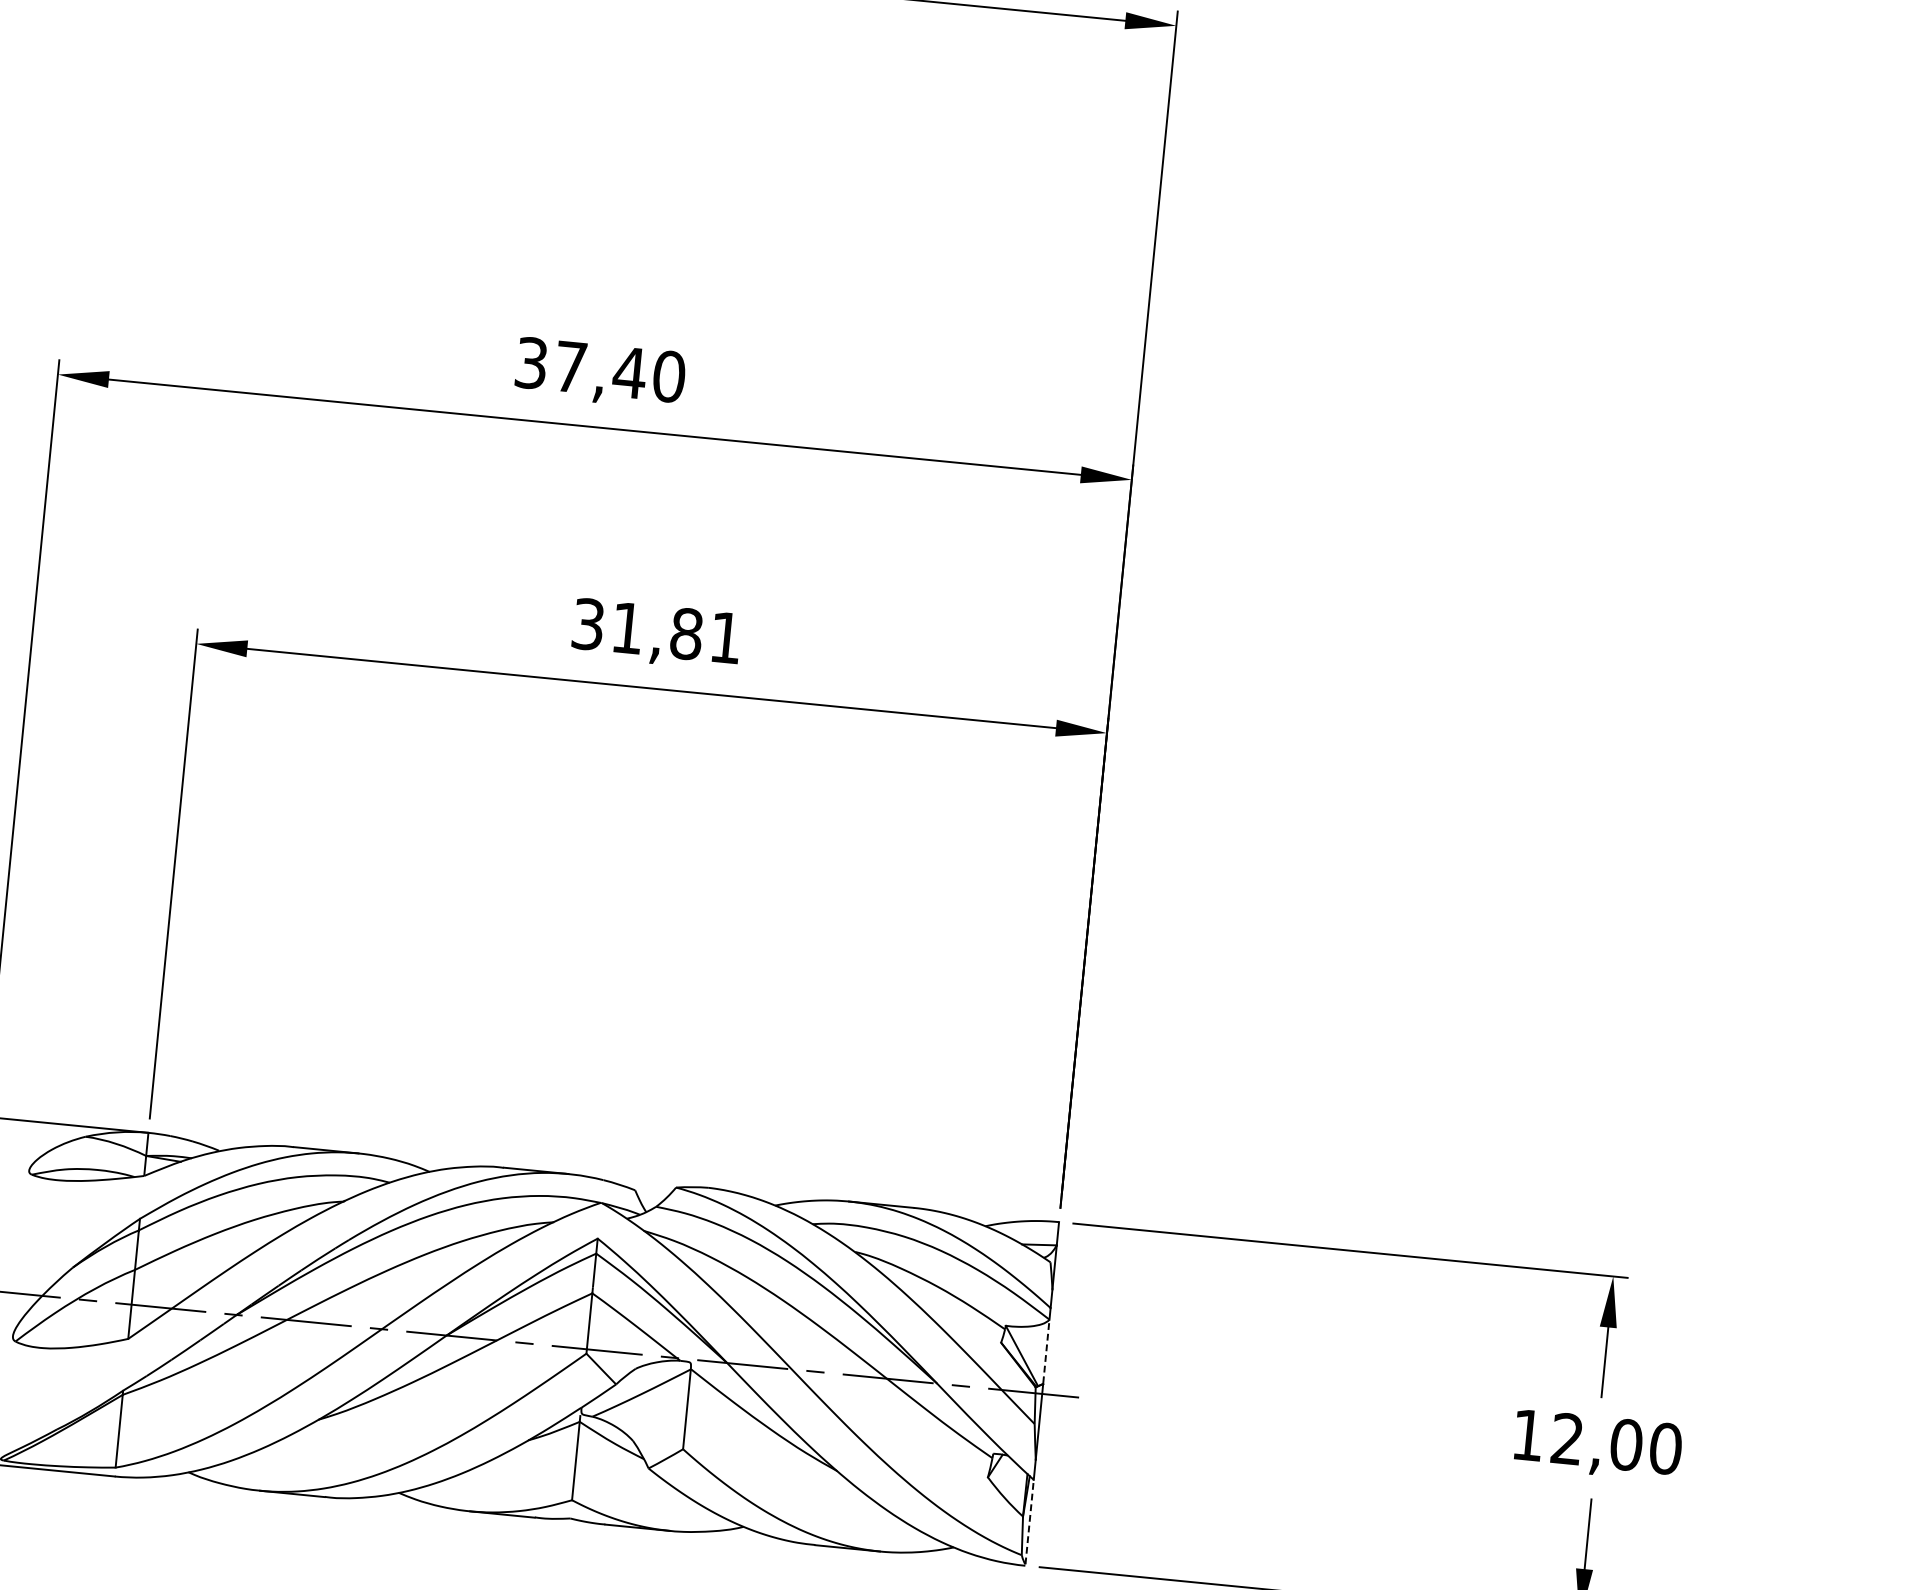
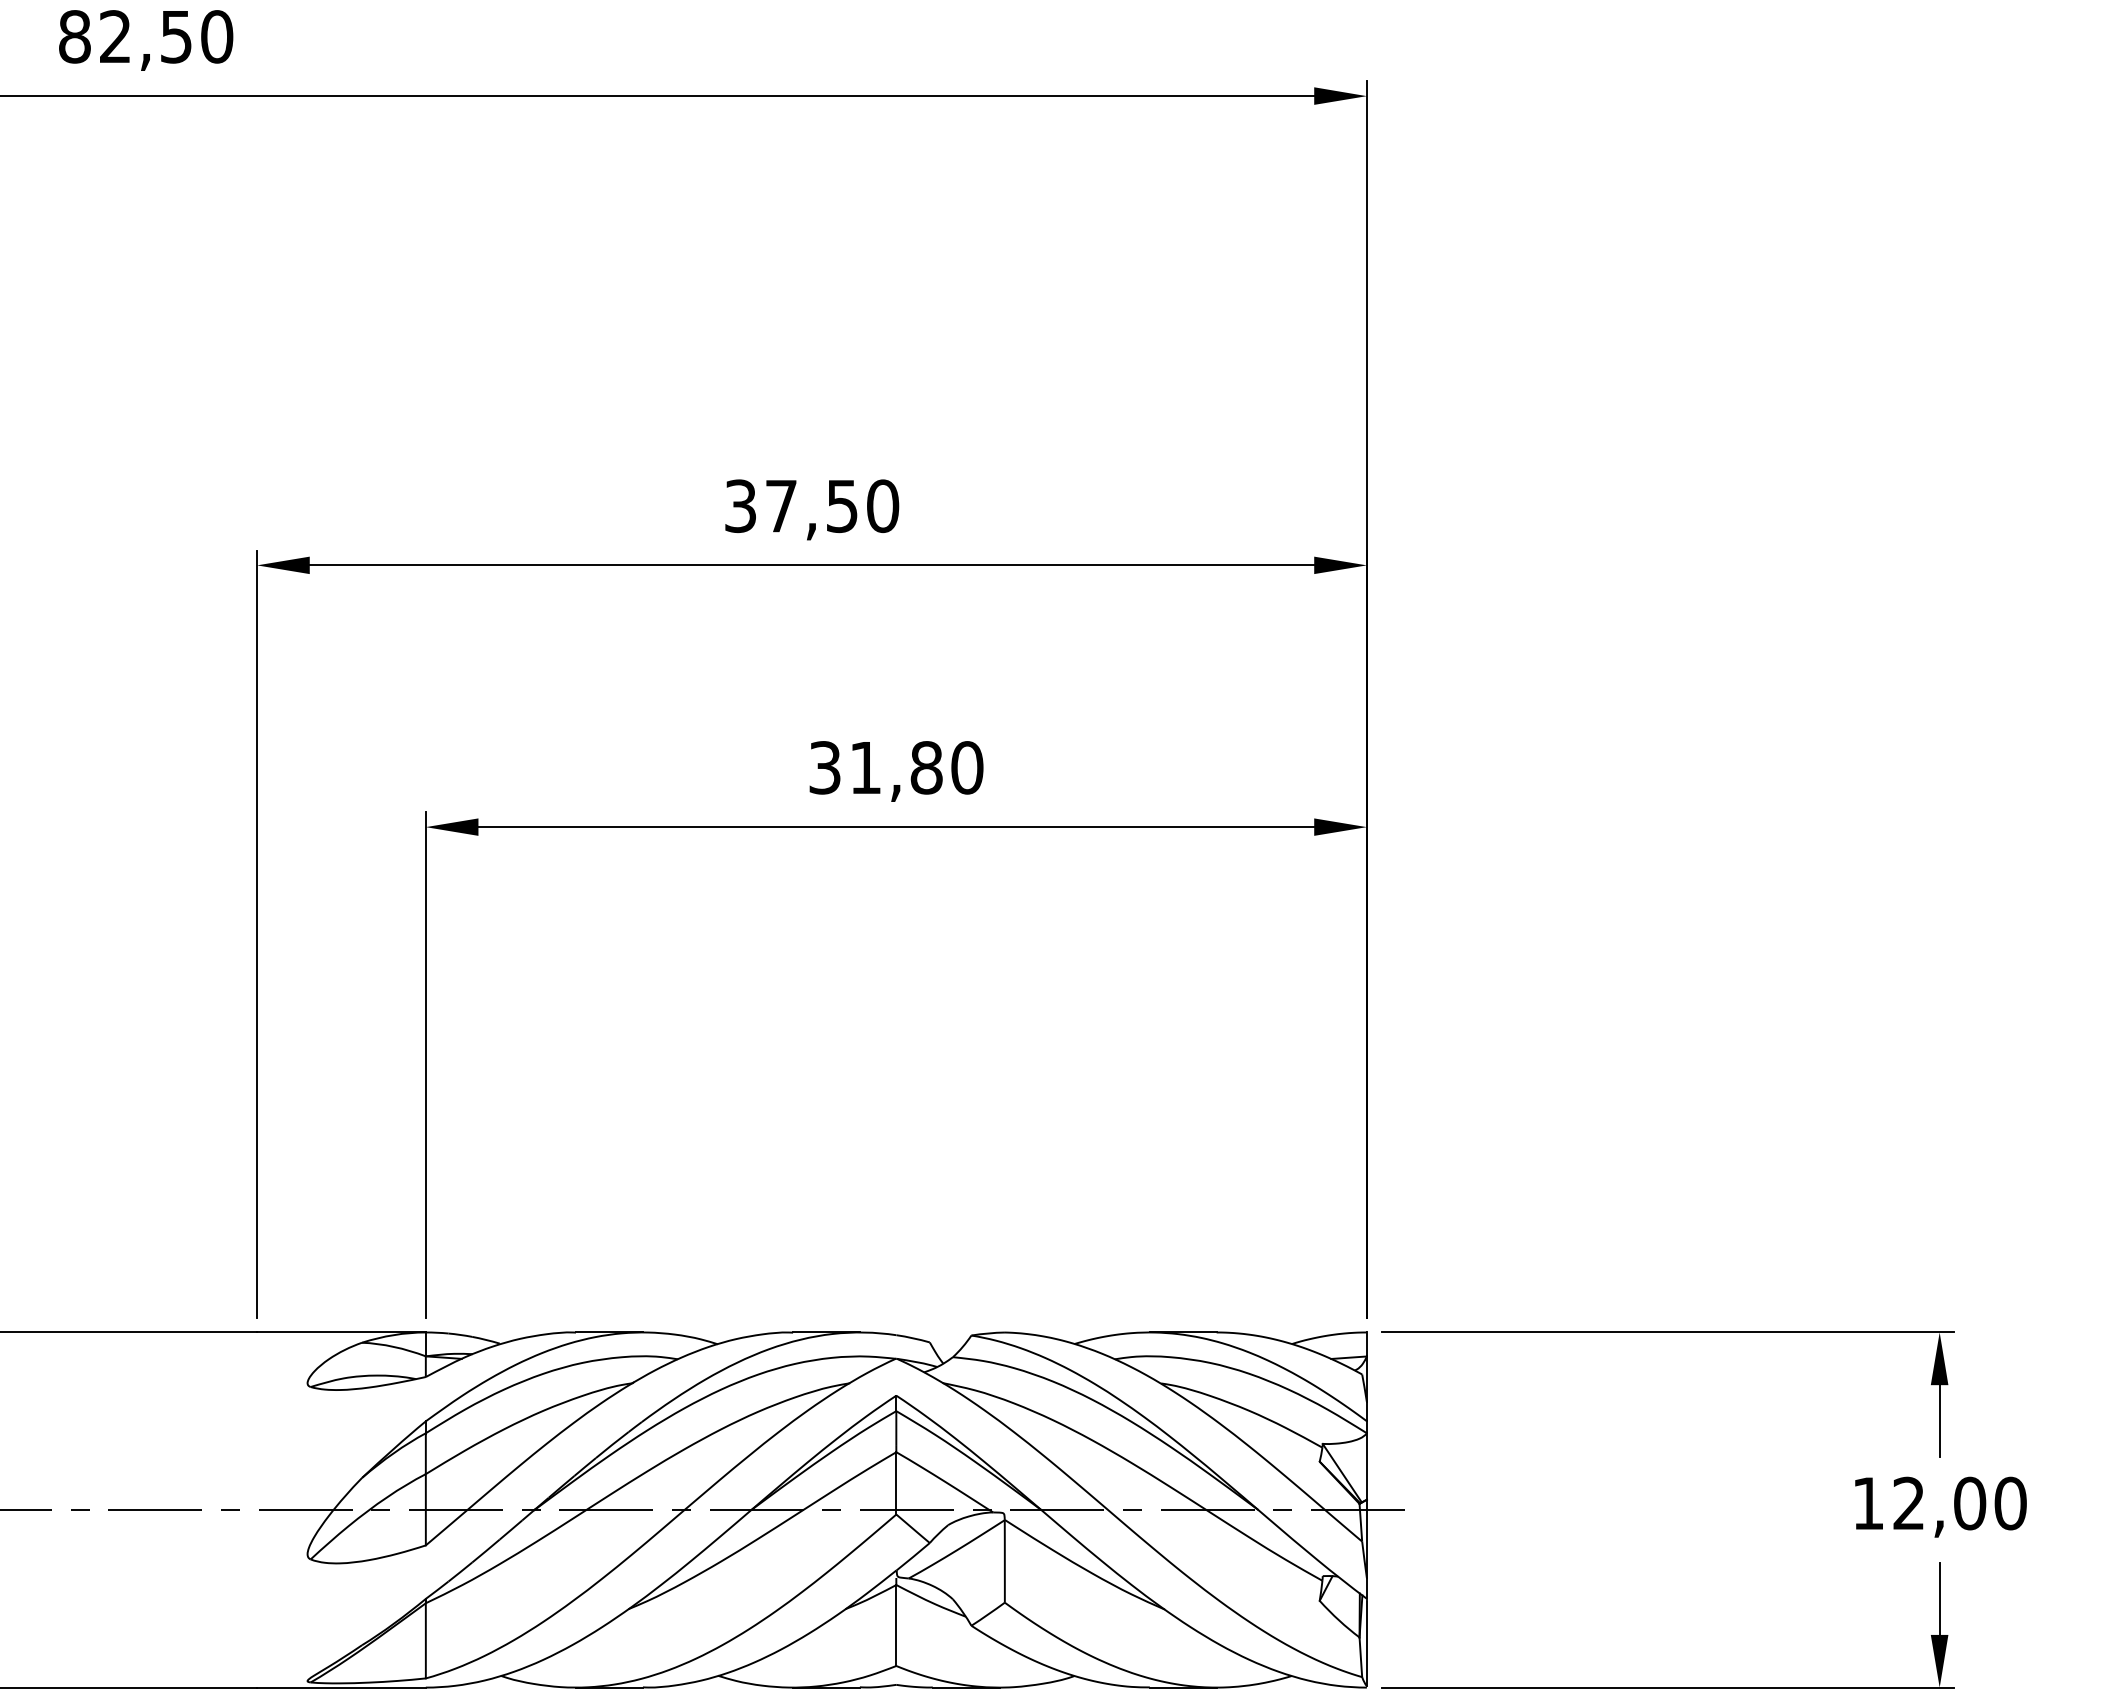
text: (630, 373) -> (842, 506), 37,40 -> 37,50
text: (726, 637) -> (967, 767), 31,81 -> 31,80
line: (1045, 1351) -> (1366, 1466), dashed -> solid
line: (1029, 1523) -> (1366, 1643), dashed -> solid

